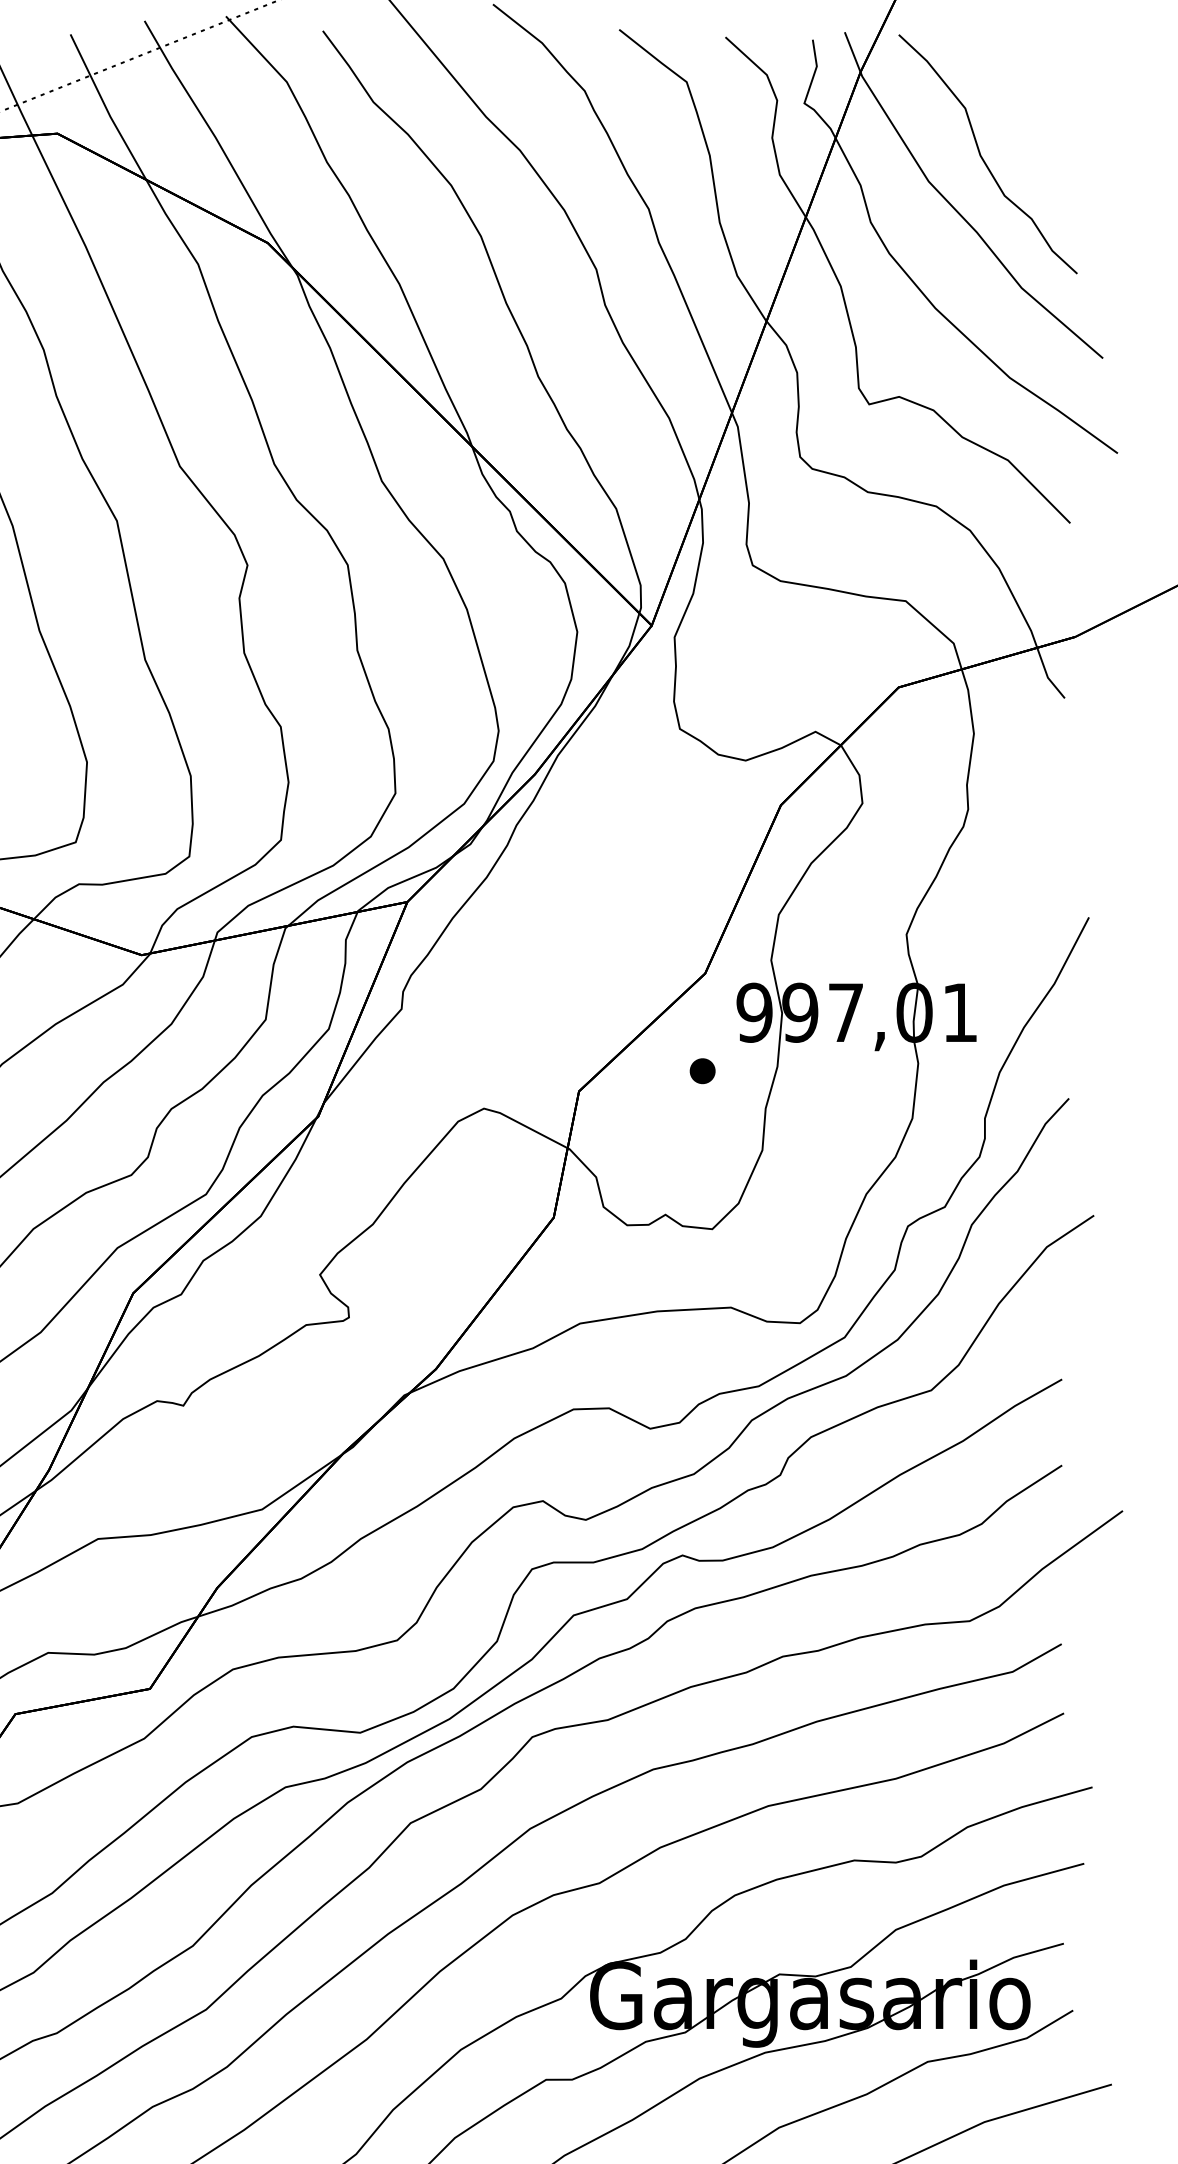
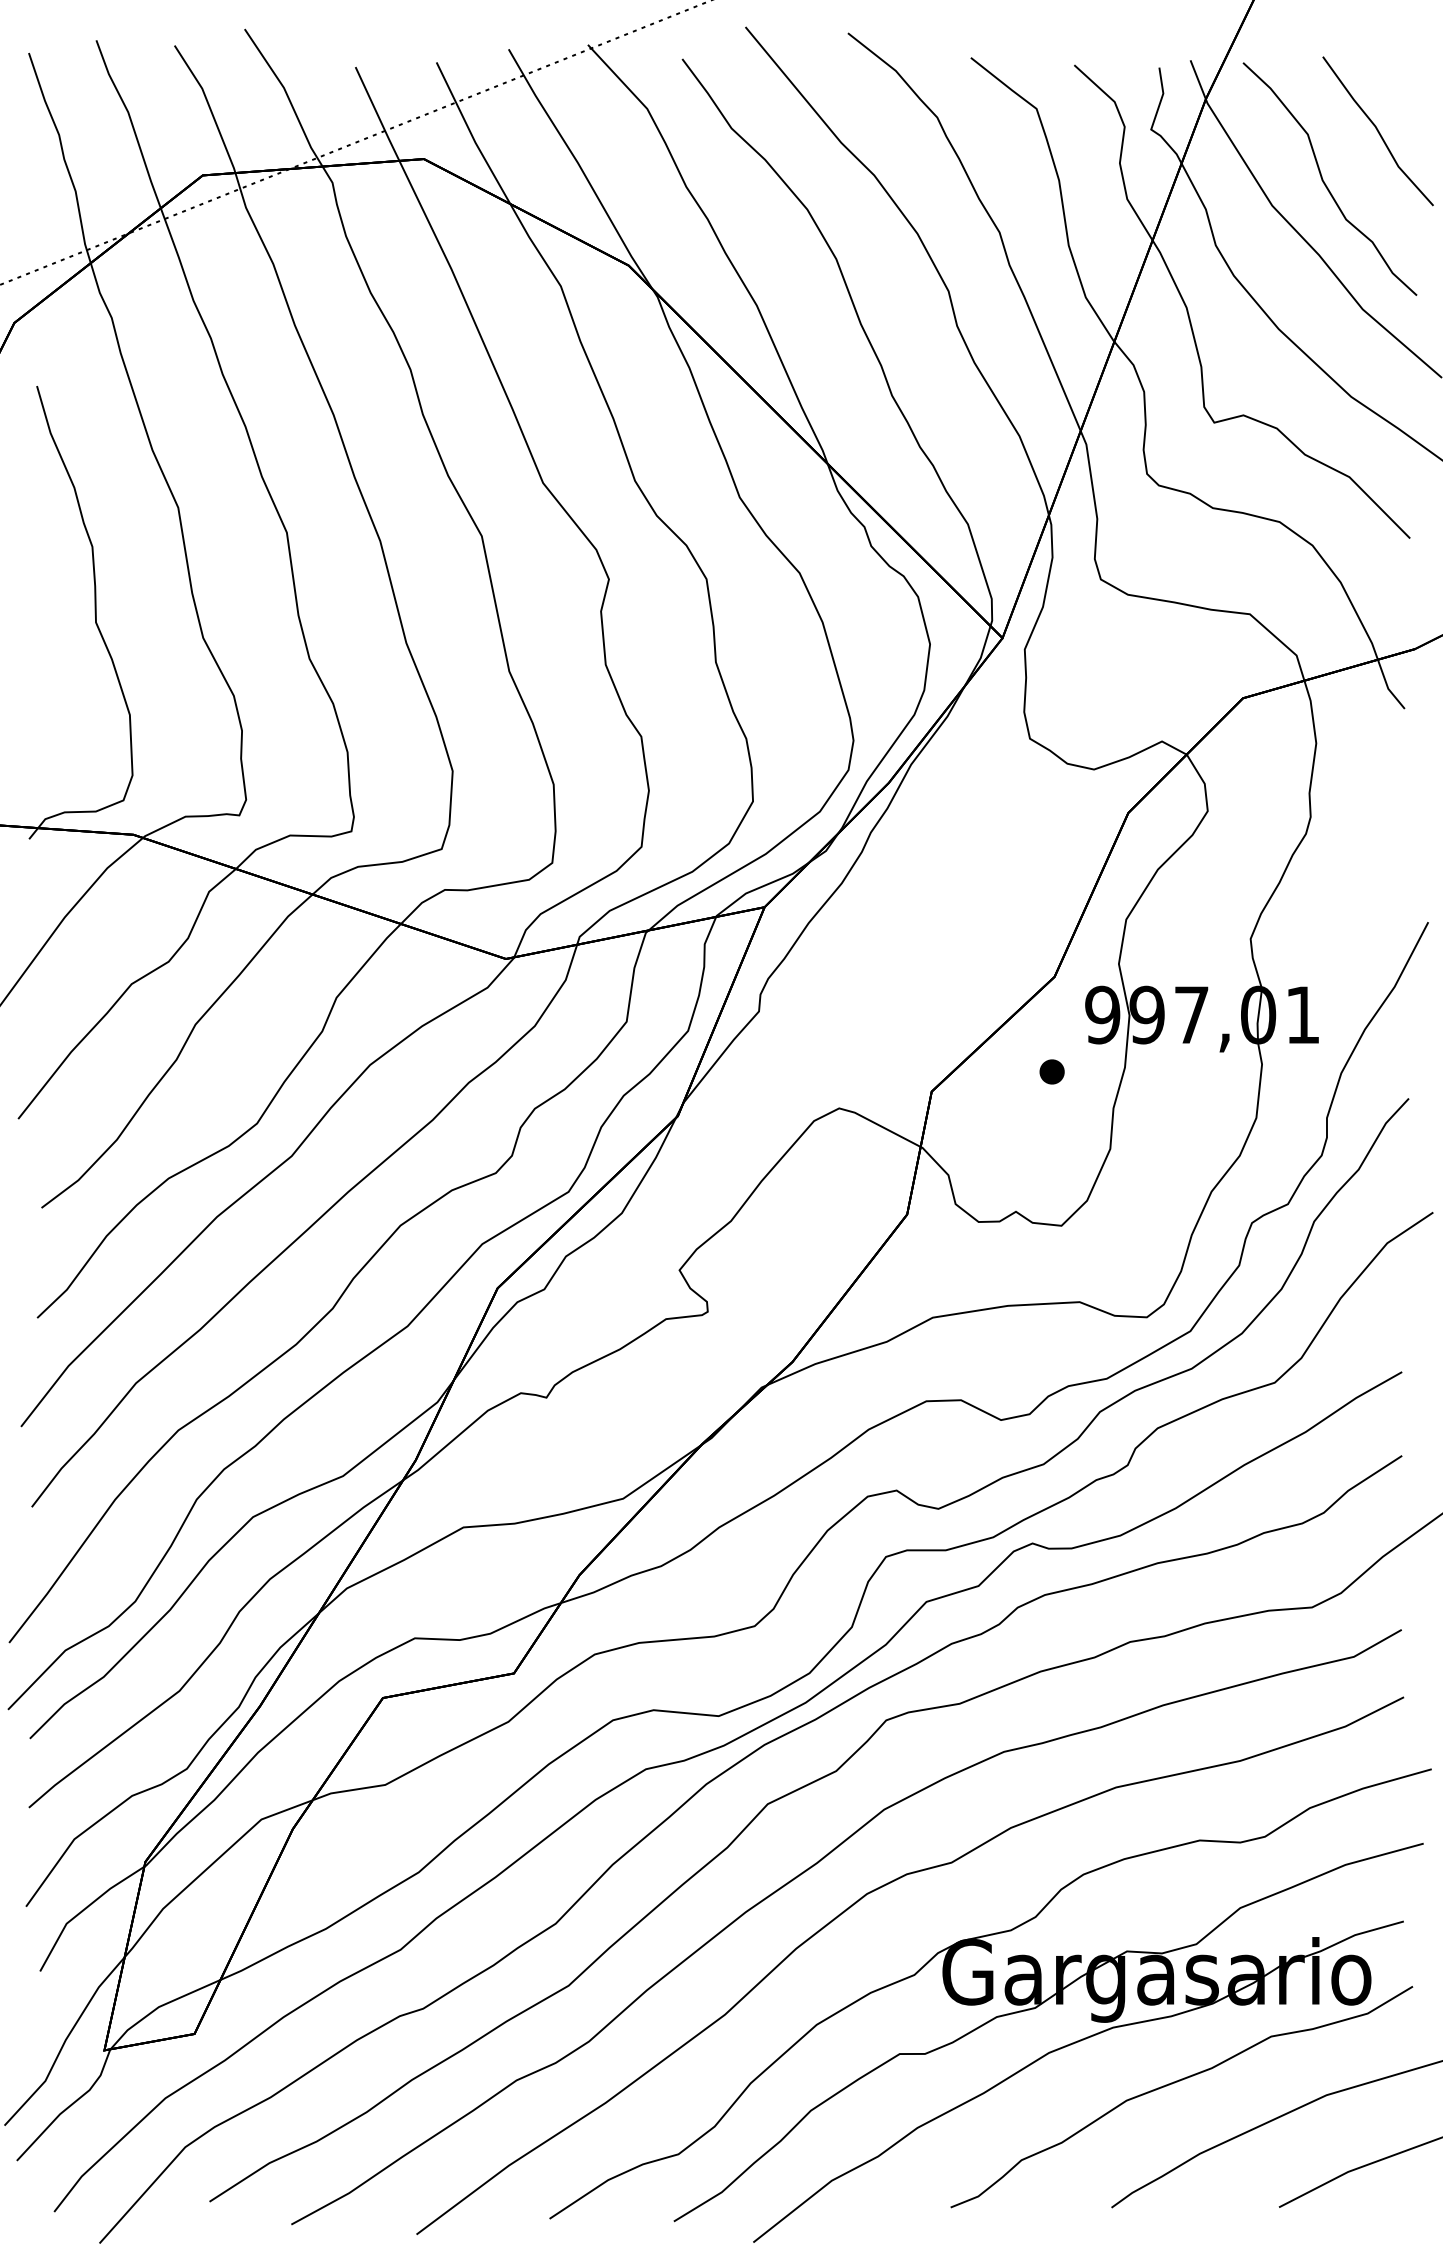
line: (1036, 105) -> (1377, 131), added

